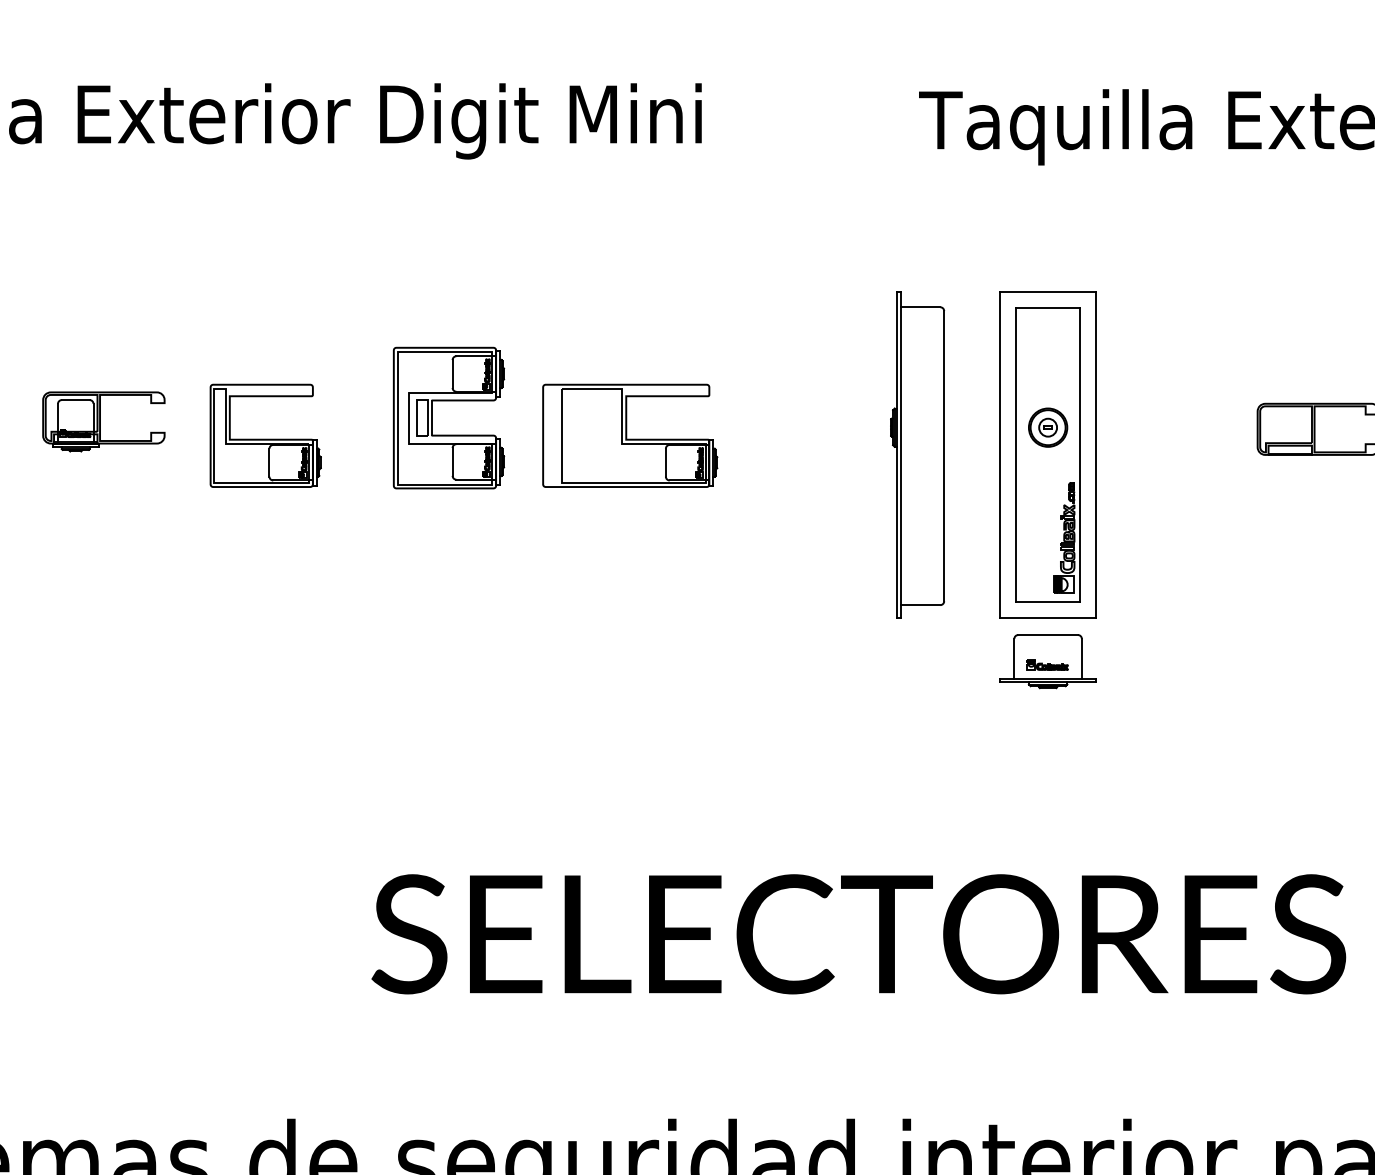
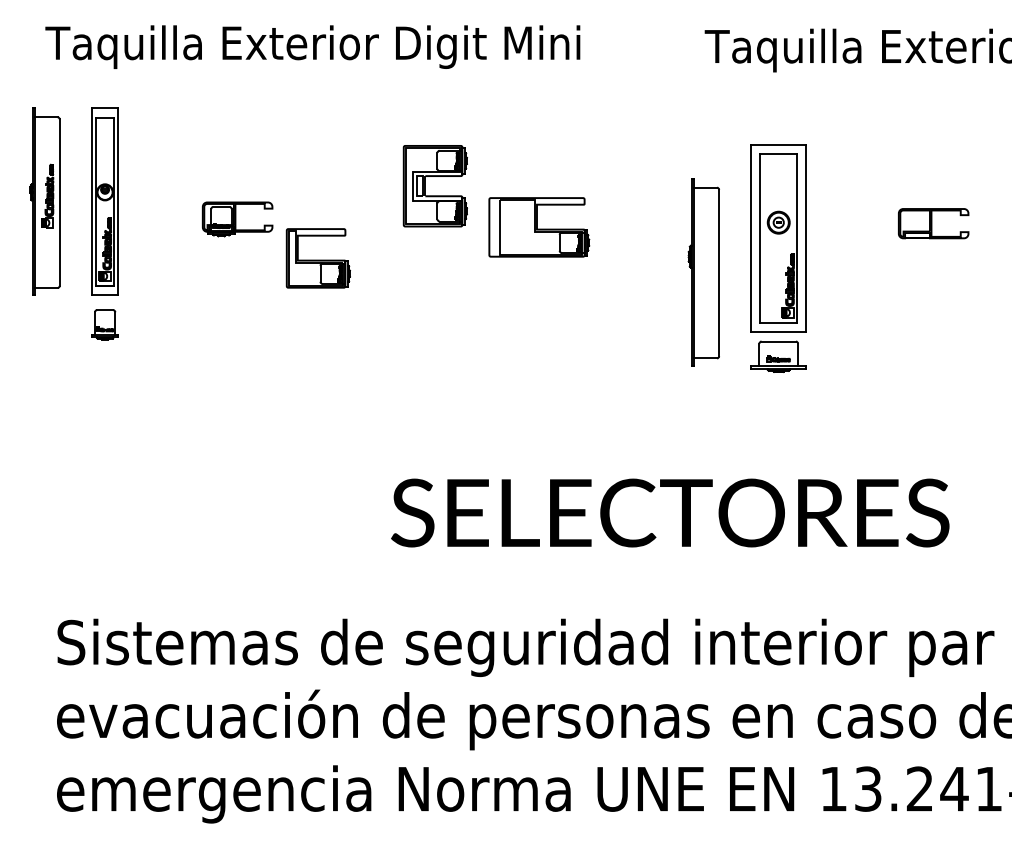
part: (431, 418) -> (425, 186), moved
part: (264, 436) -> (317, 258), moved
part: (916, 455) -> (703, 272), moved

